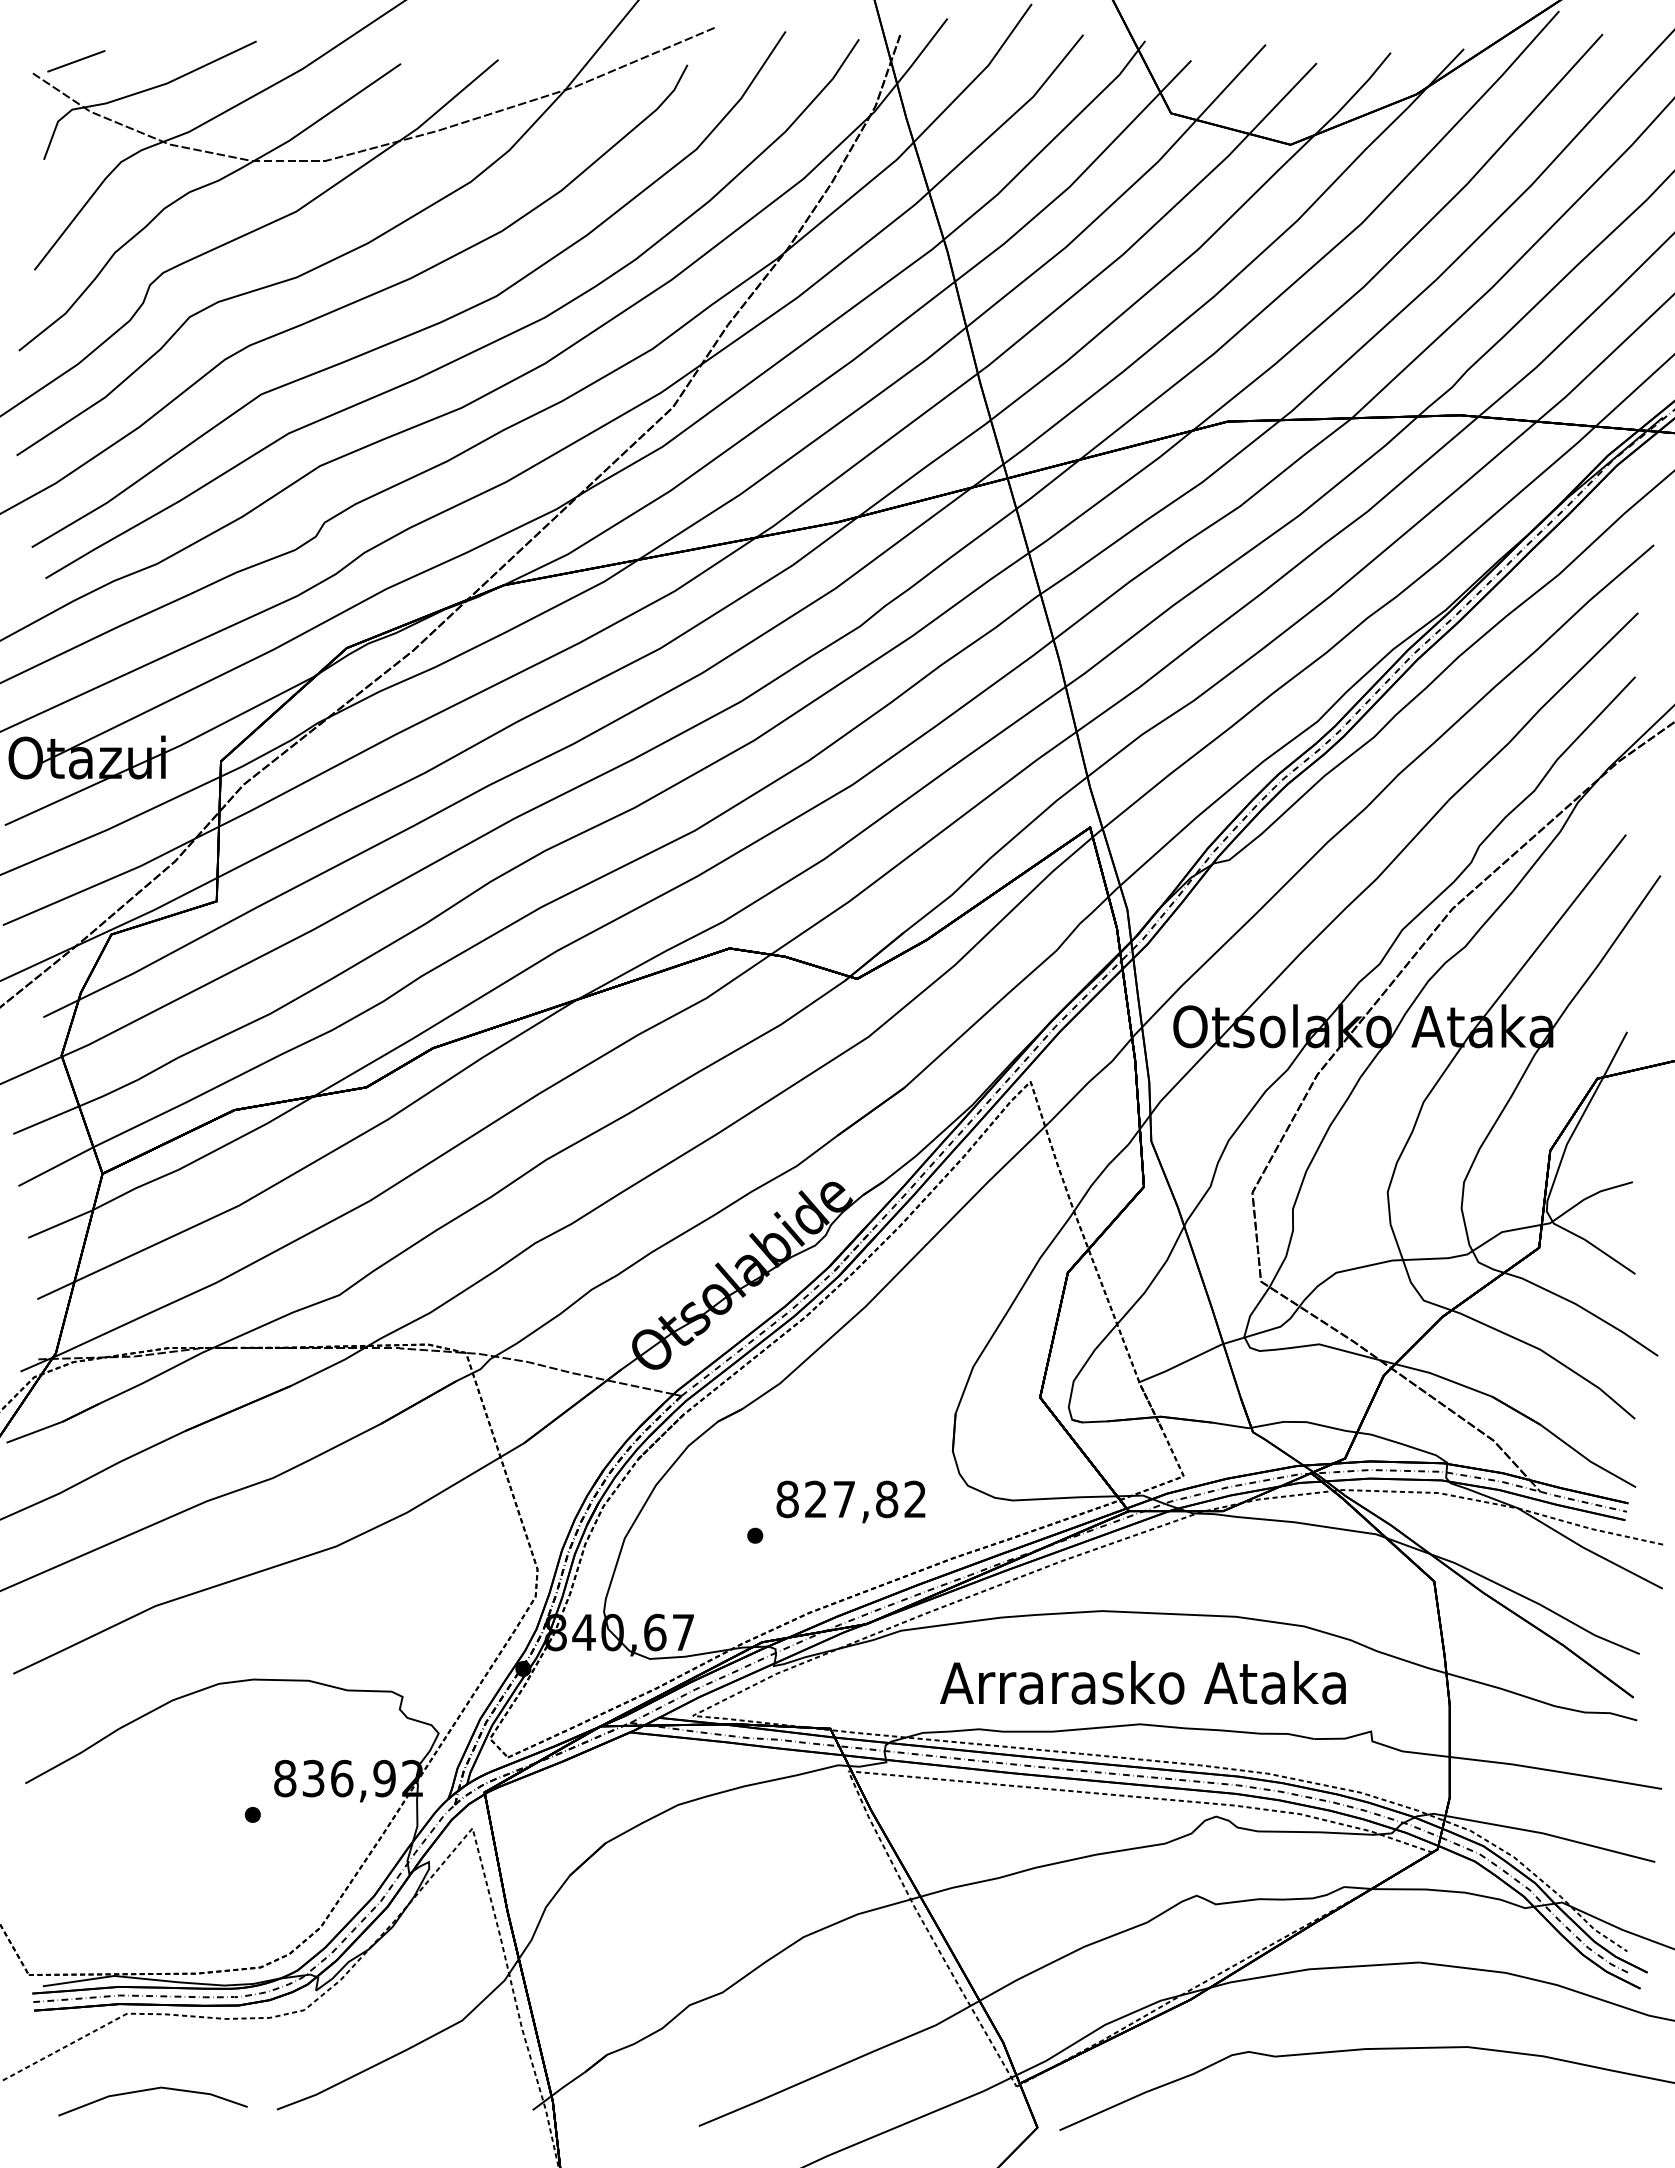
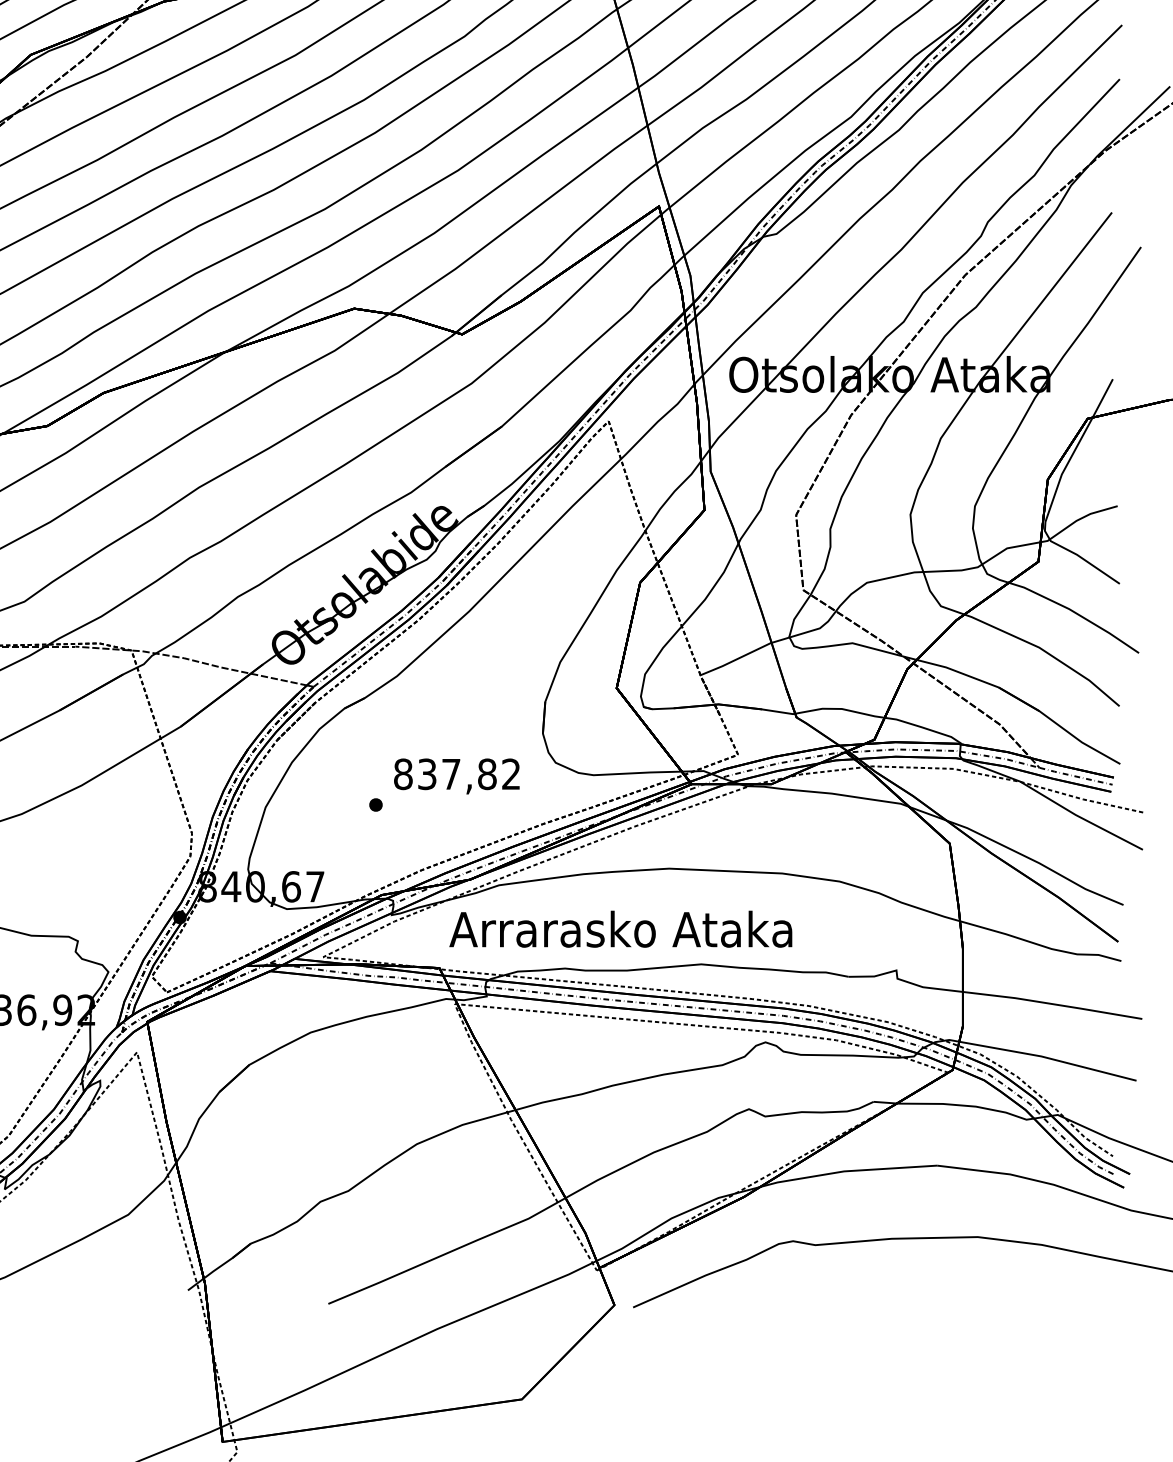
text: (815, 1499) -> (426, 774), 827,82 -> 837,82
text: (1142, 1682) -> (620, 929), moved

